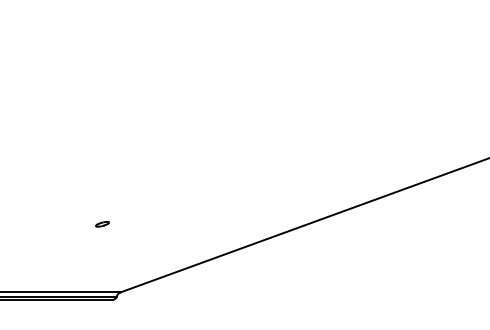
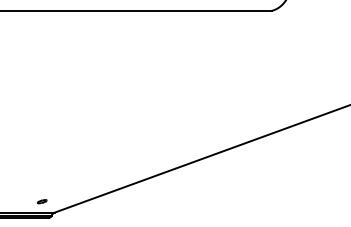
part: (102, 224) -> (42, 201), moved

